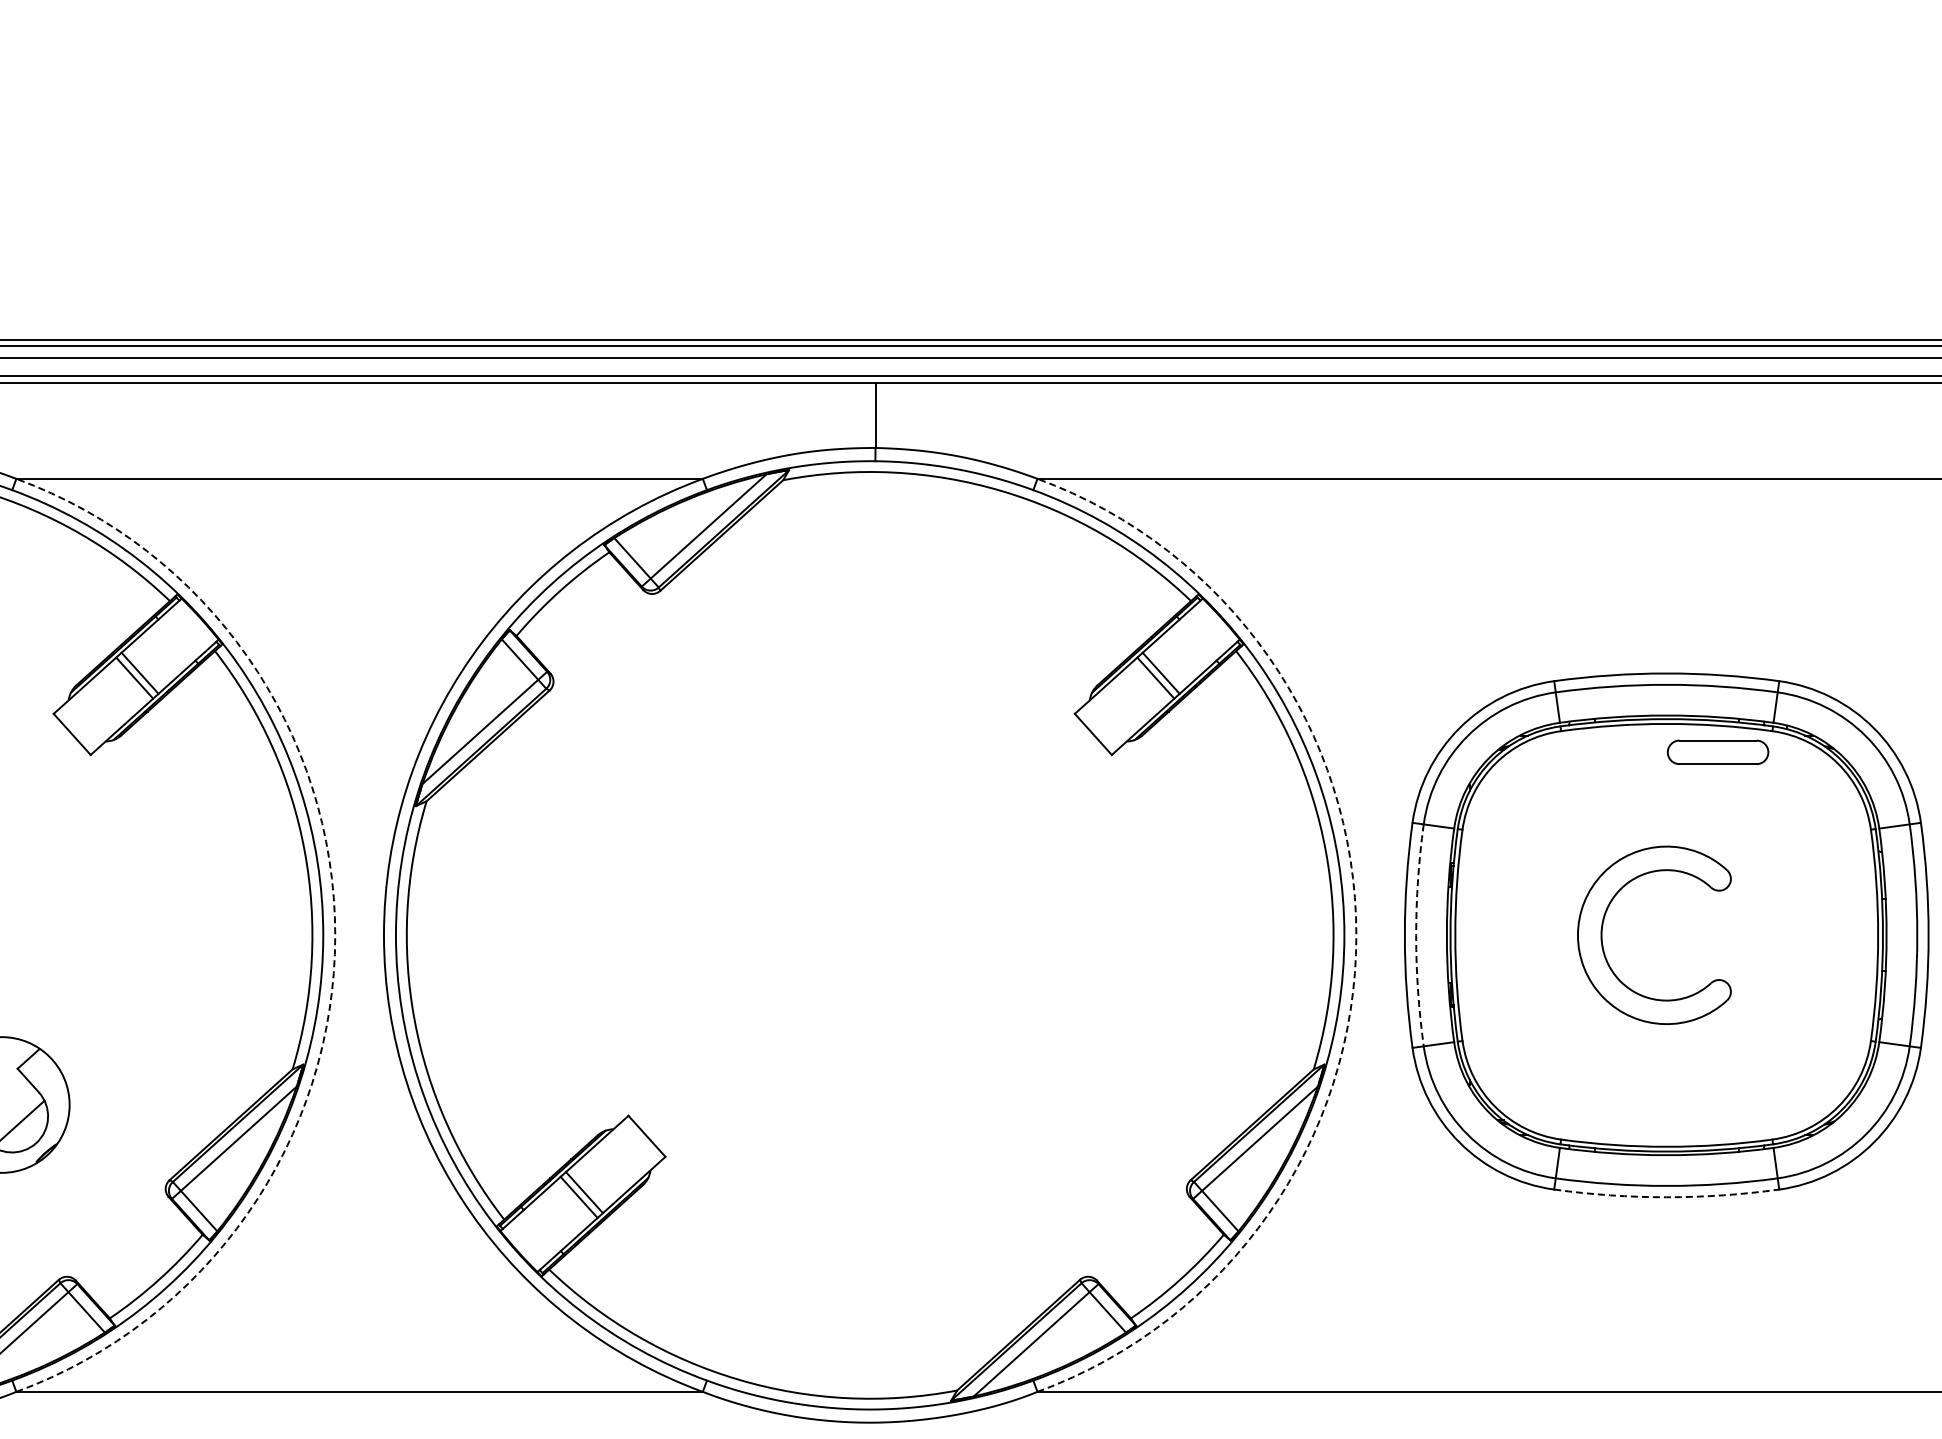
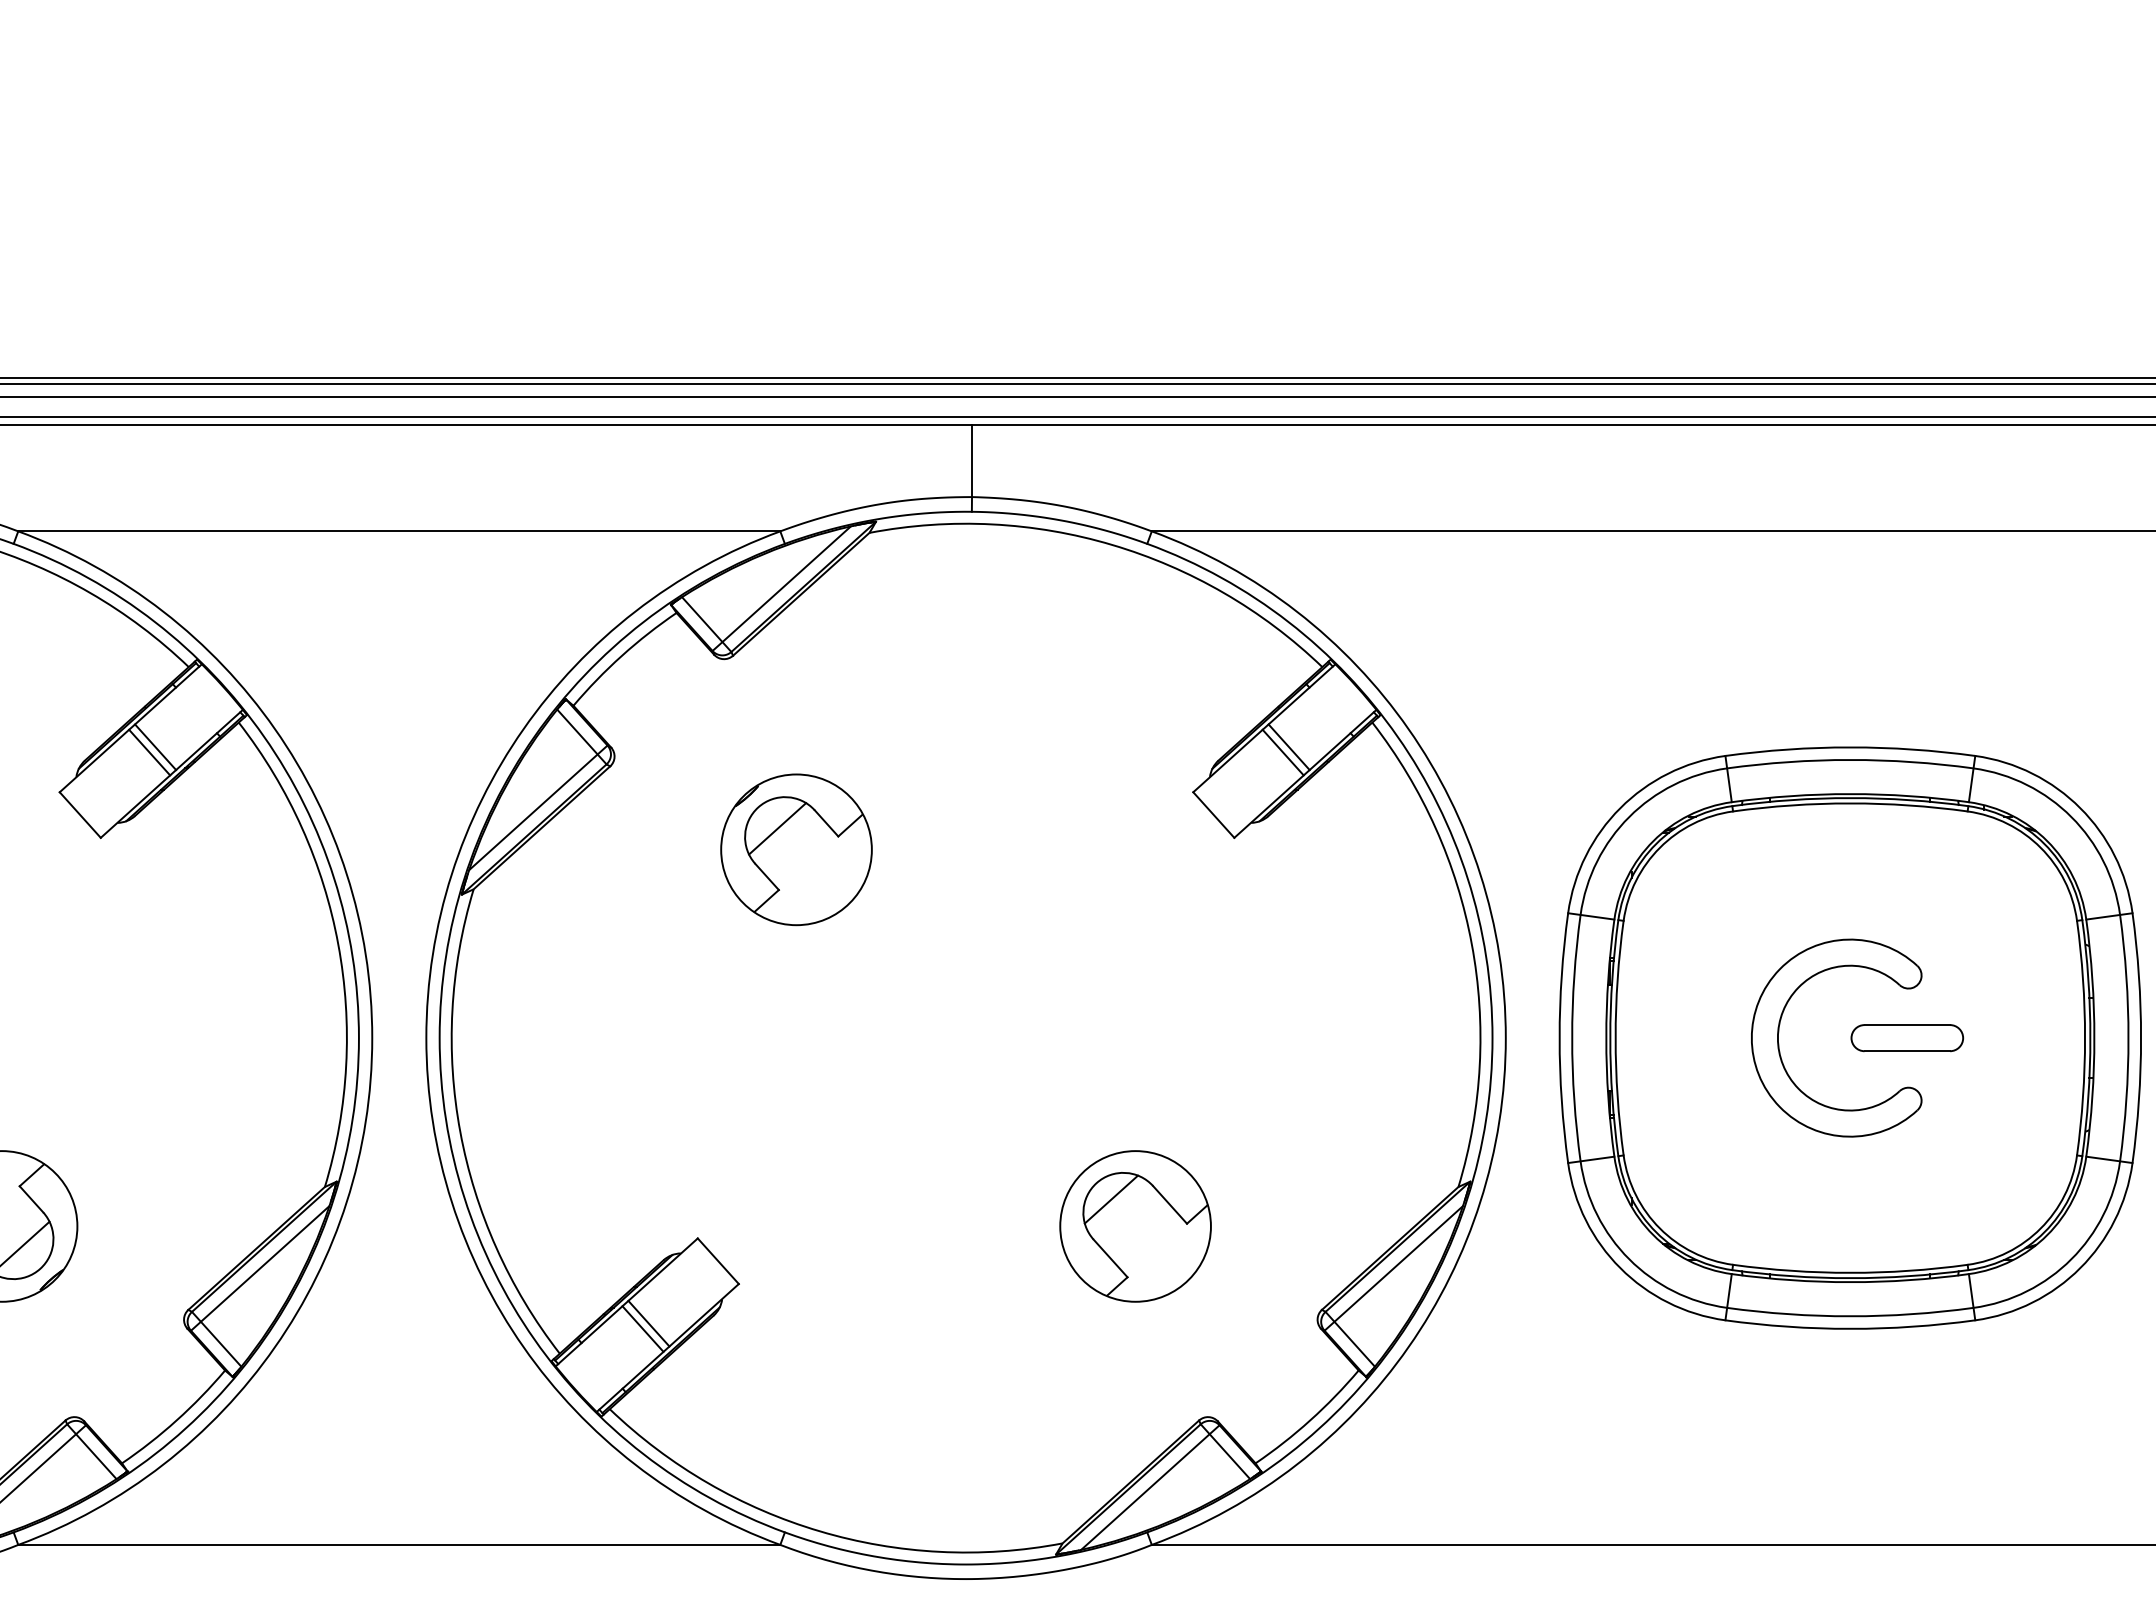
part: (1717, 751) -> (1906, 1037), moved
part: (717, 765) -> (796, 849), added
arc: (335, 935) -> (372, 1038), dashed -> solid
arc: (1356, 935) -> (1505, 1038), dashed -> solid
arc: (1416, 935) -> (1572, 1038), dashed -> solid
part: (1022, 1104) -> (1135, 1225), added
arc: (1666, 1197) -> (1850, 1329), dashed -> solid

